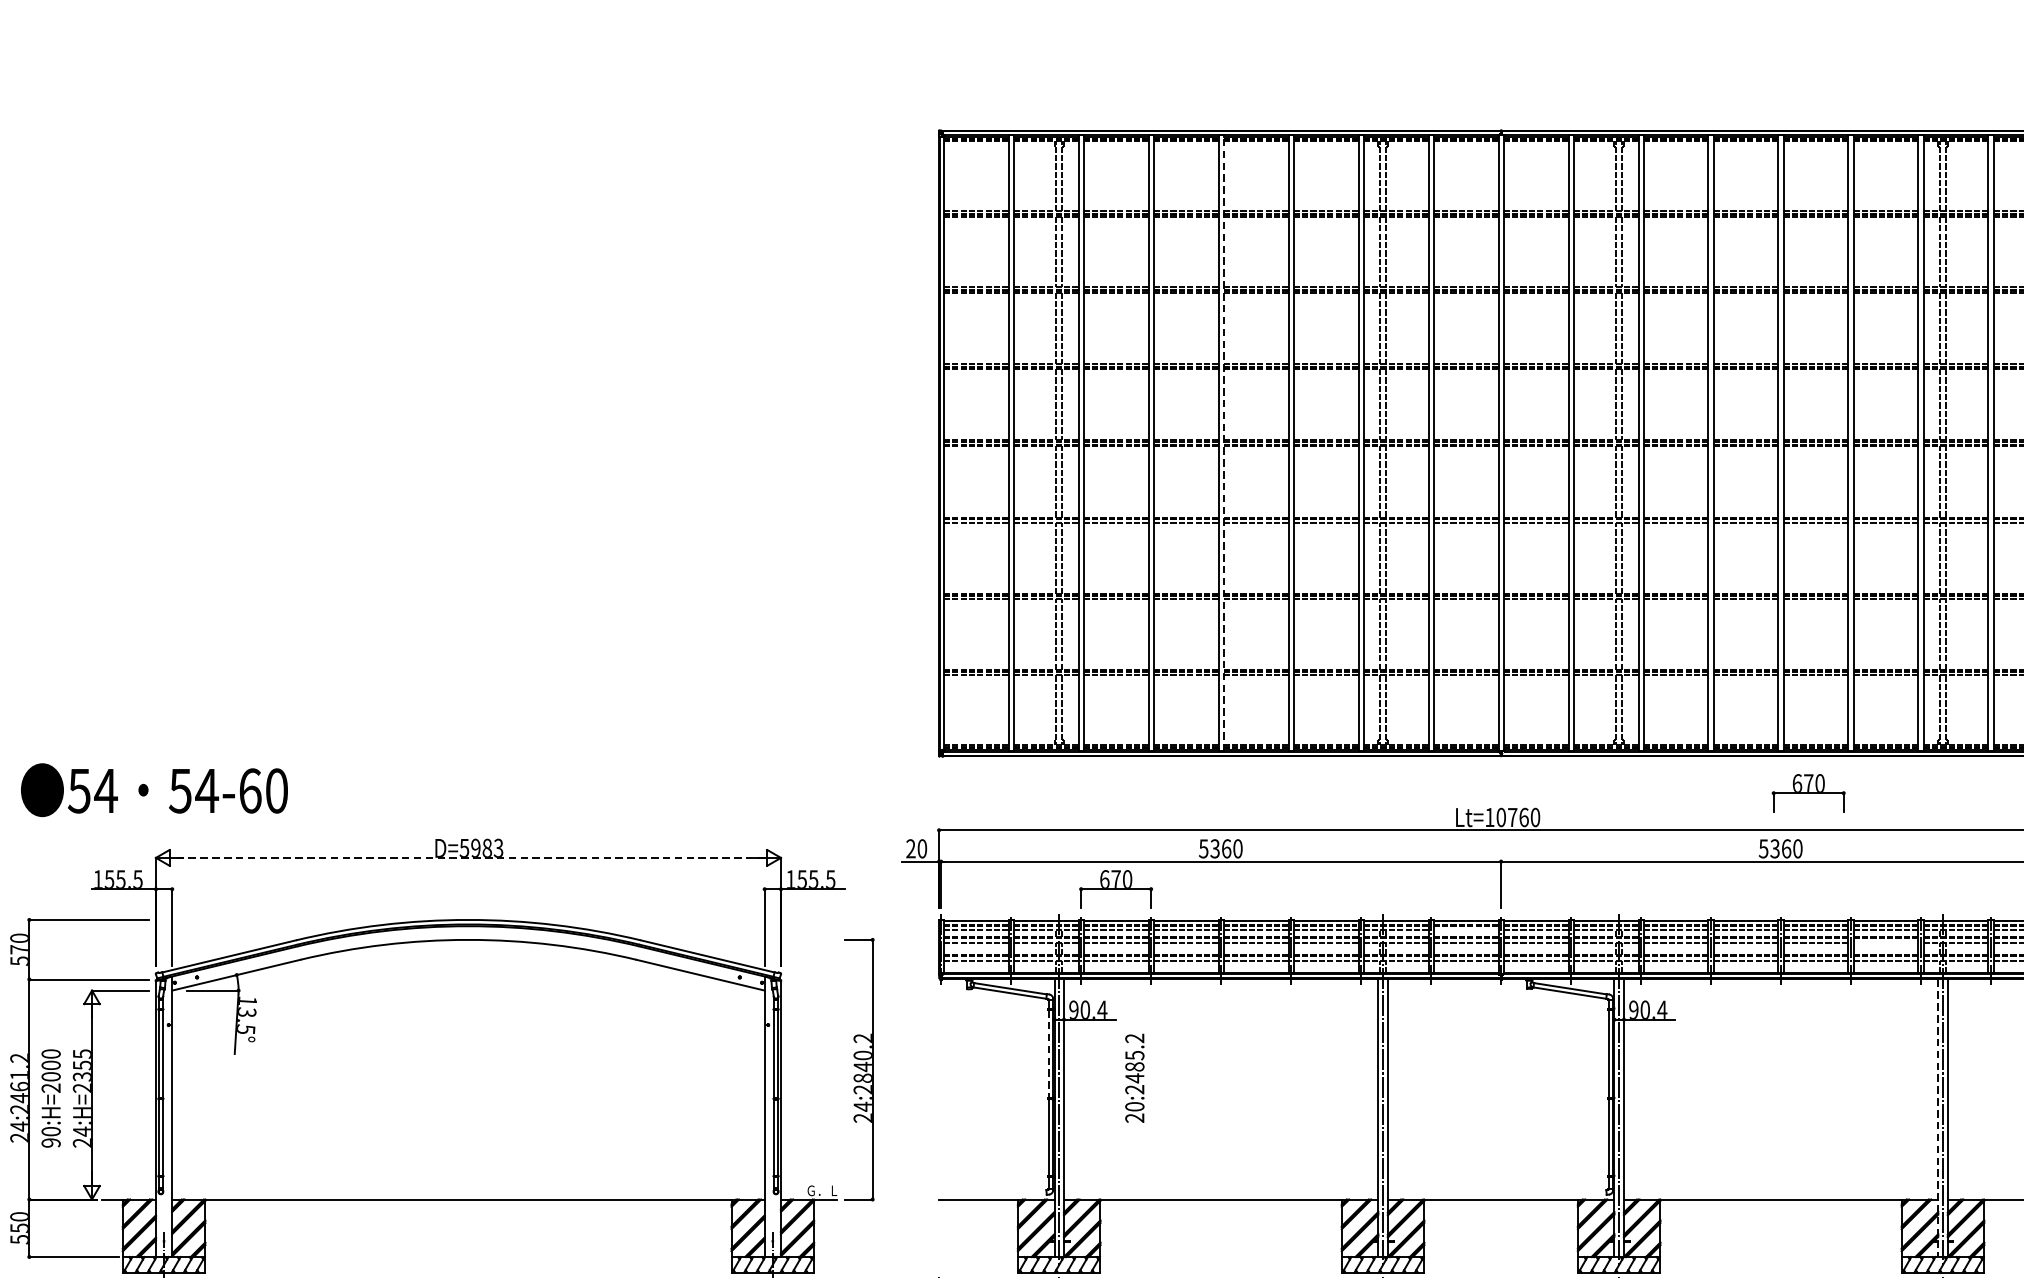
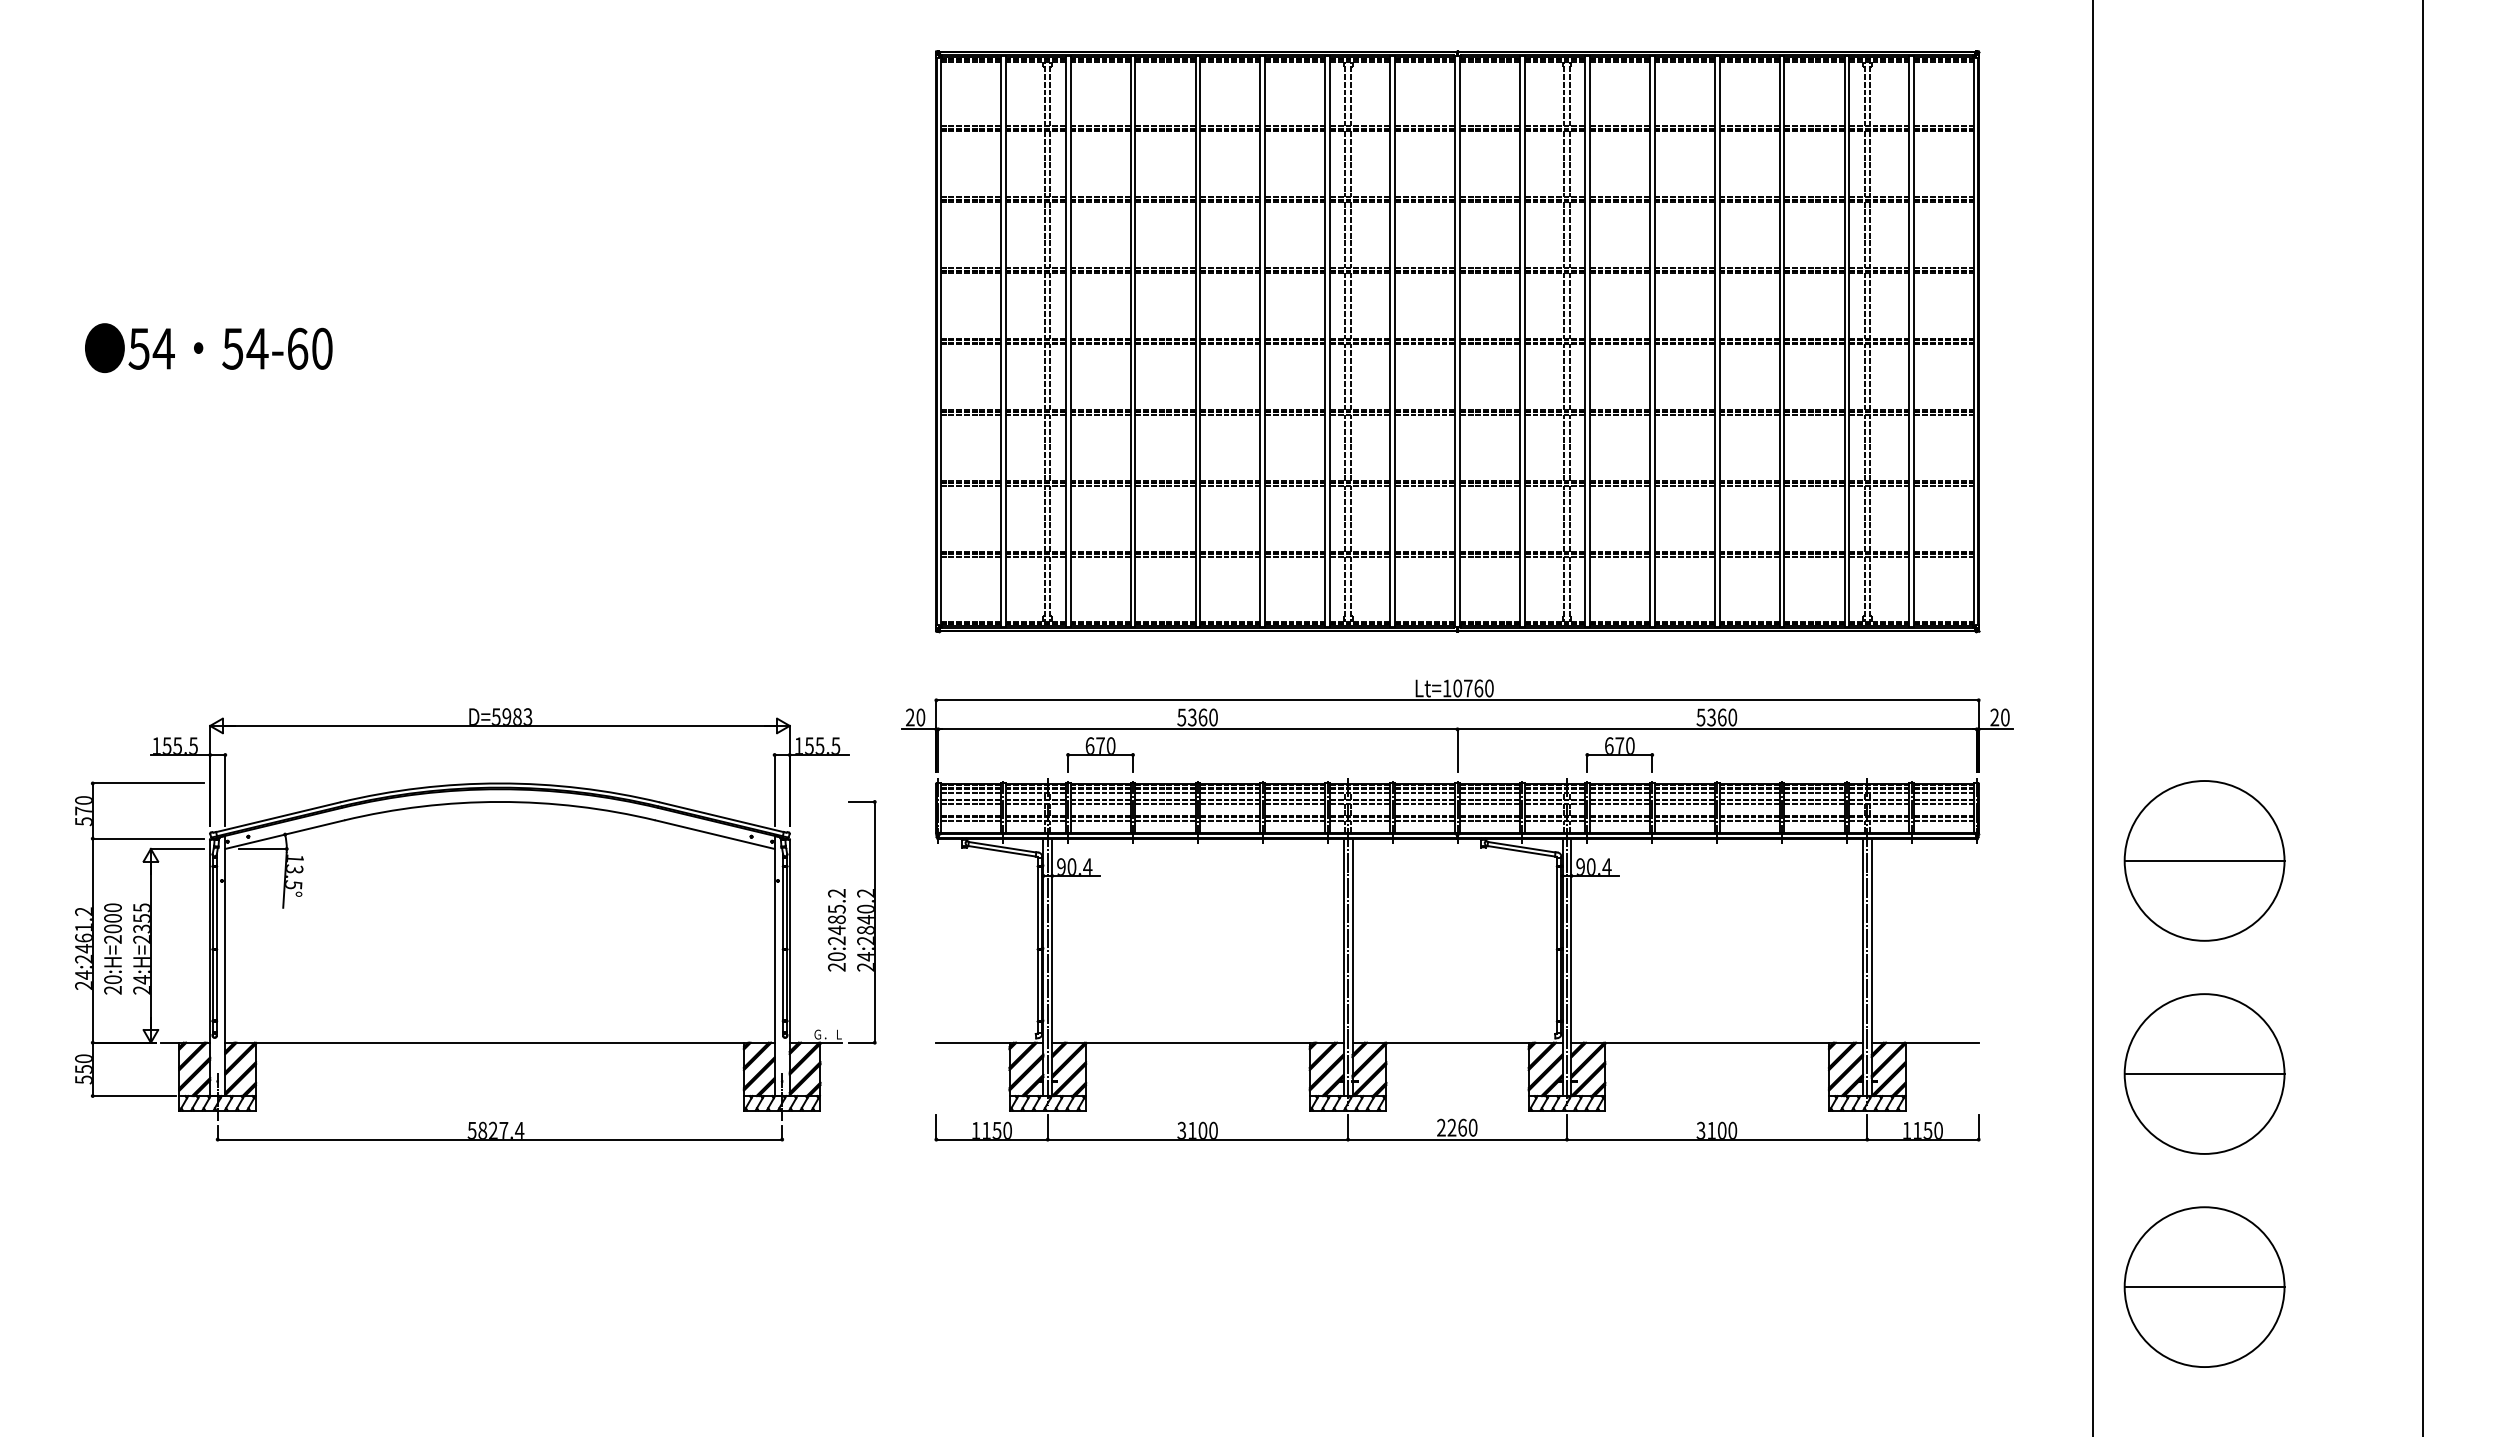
line: (1223, 443) -> (1200, 341), dashed -> solid
text: (154, 789) -> (208, 347), moved
part: (1808, 792) -> (1619, 754), moved
line: (467, 857) -> (499, 725), dashed -> solid
line: (1466, 930) -> (1425, 793), added
line: (1886, 942) -> (1814, 804), added
line: (1048, 1053) -> (1037, 907), dashed -> solid
text: (1134, 1078) -> (836, 930), moved
line: (1937, 1118) -> (1862, 967), dashed -> solid
text: (50, 1143) -> (112, 990), 90:H=2000 -> 20:H=2000

